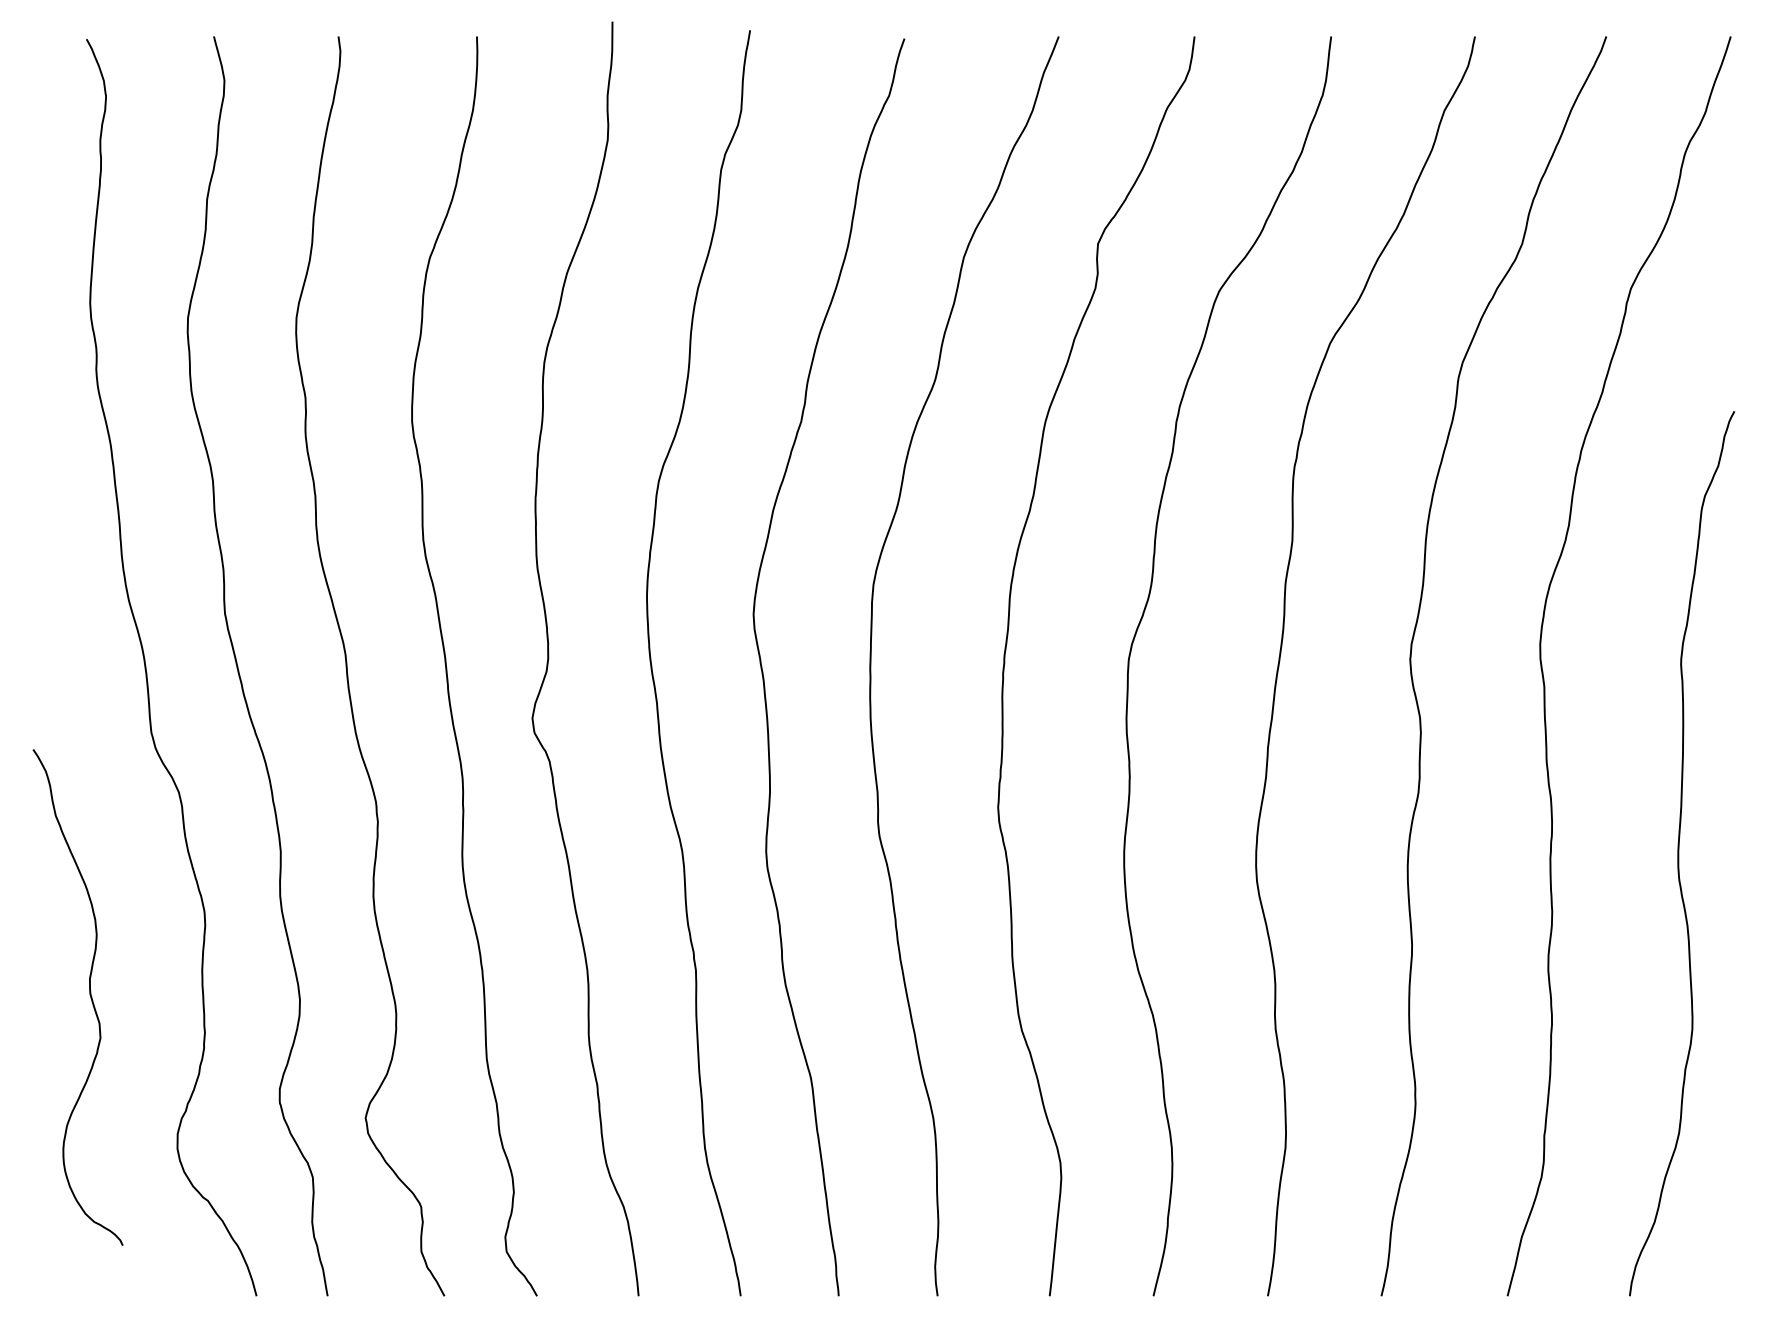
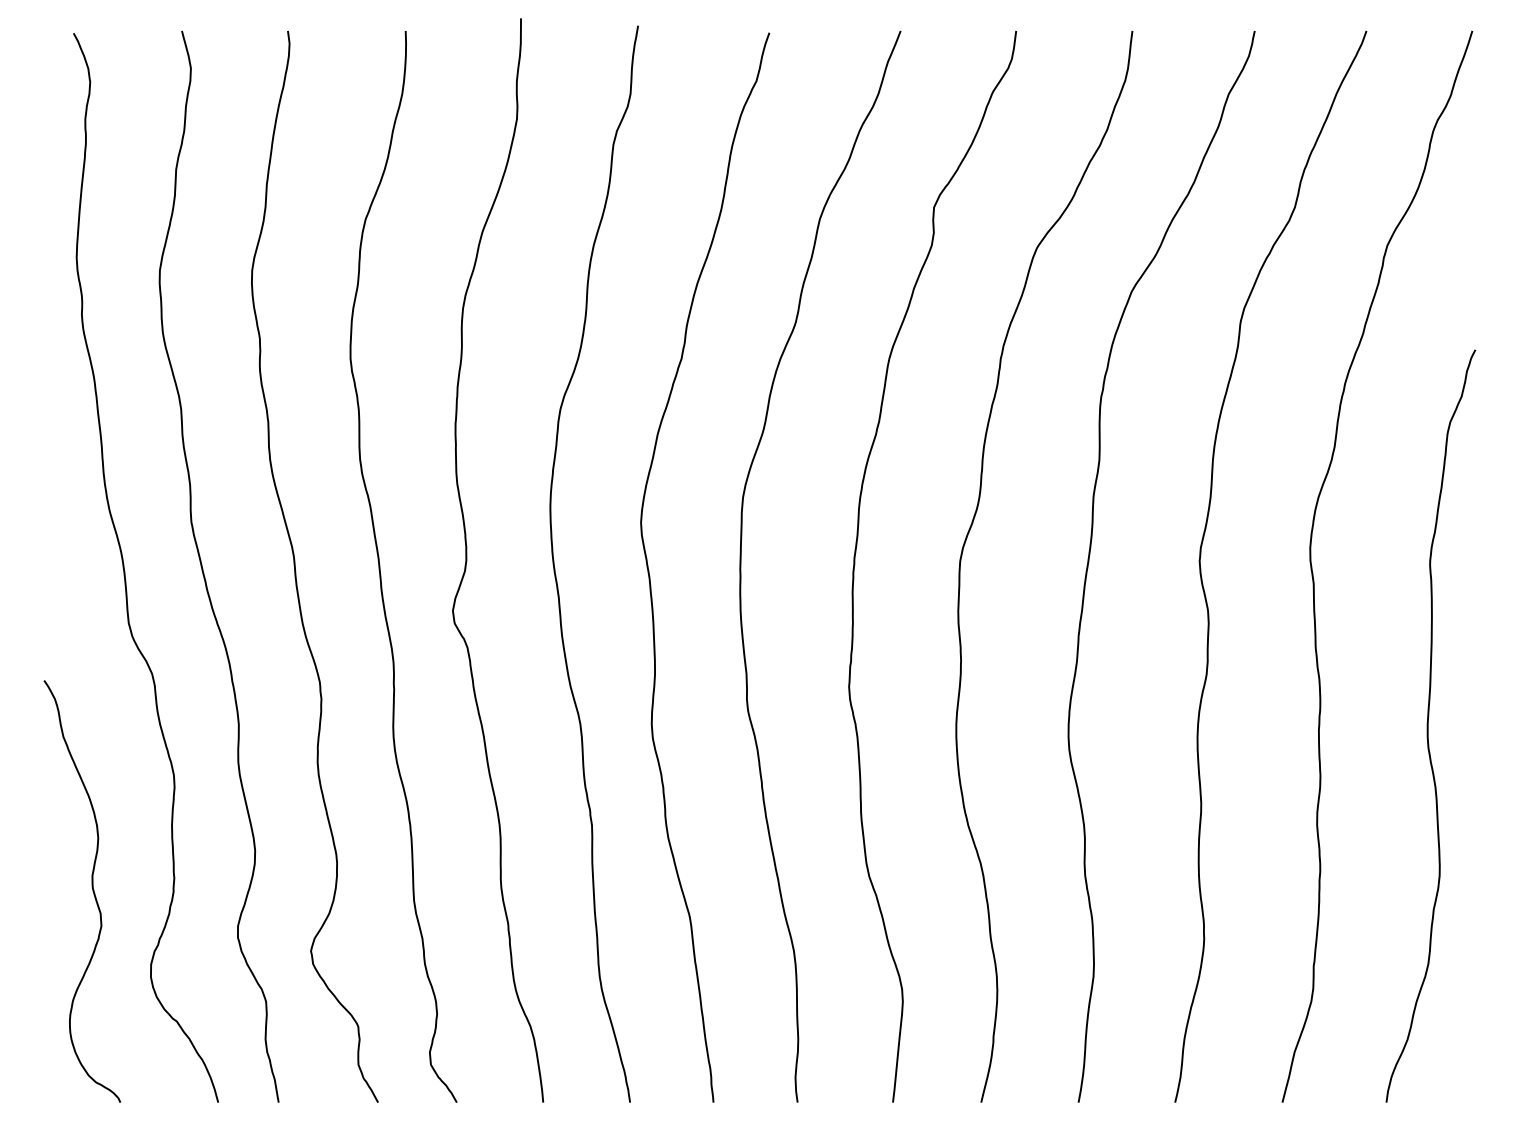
curve: (88, 992) -> (91, 887), moved

